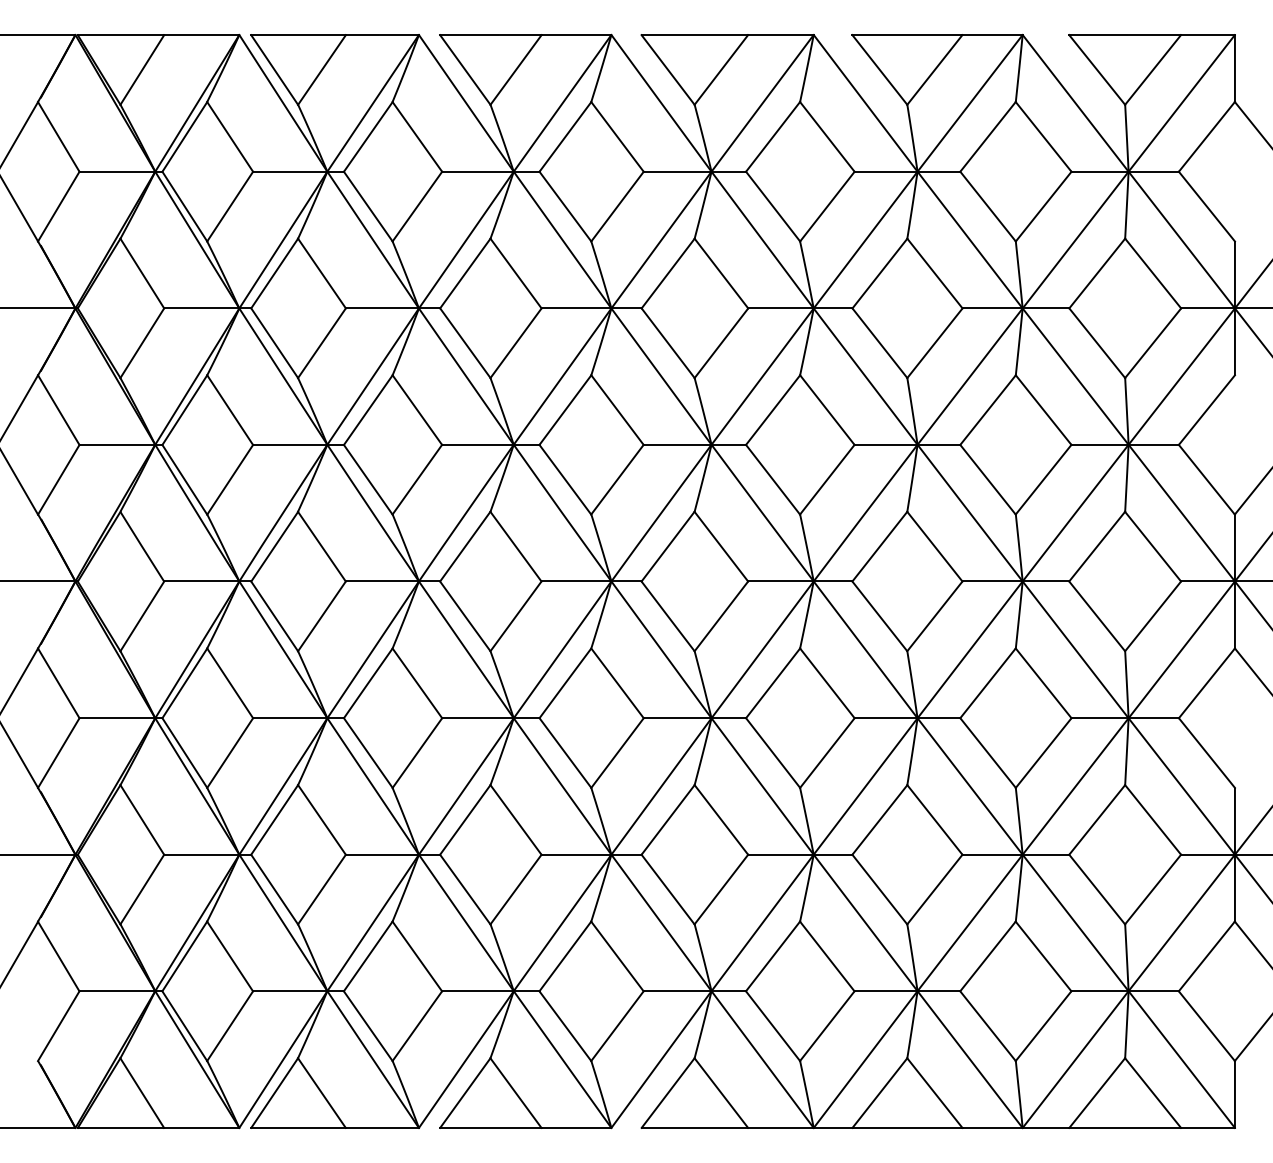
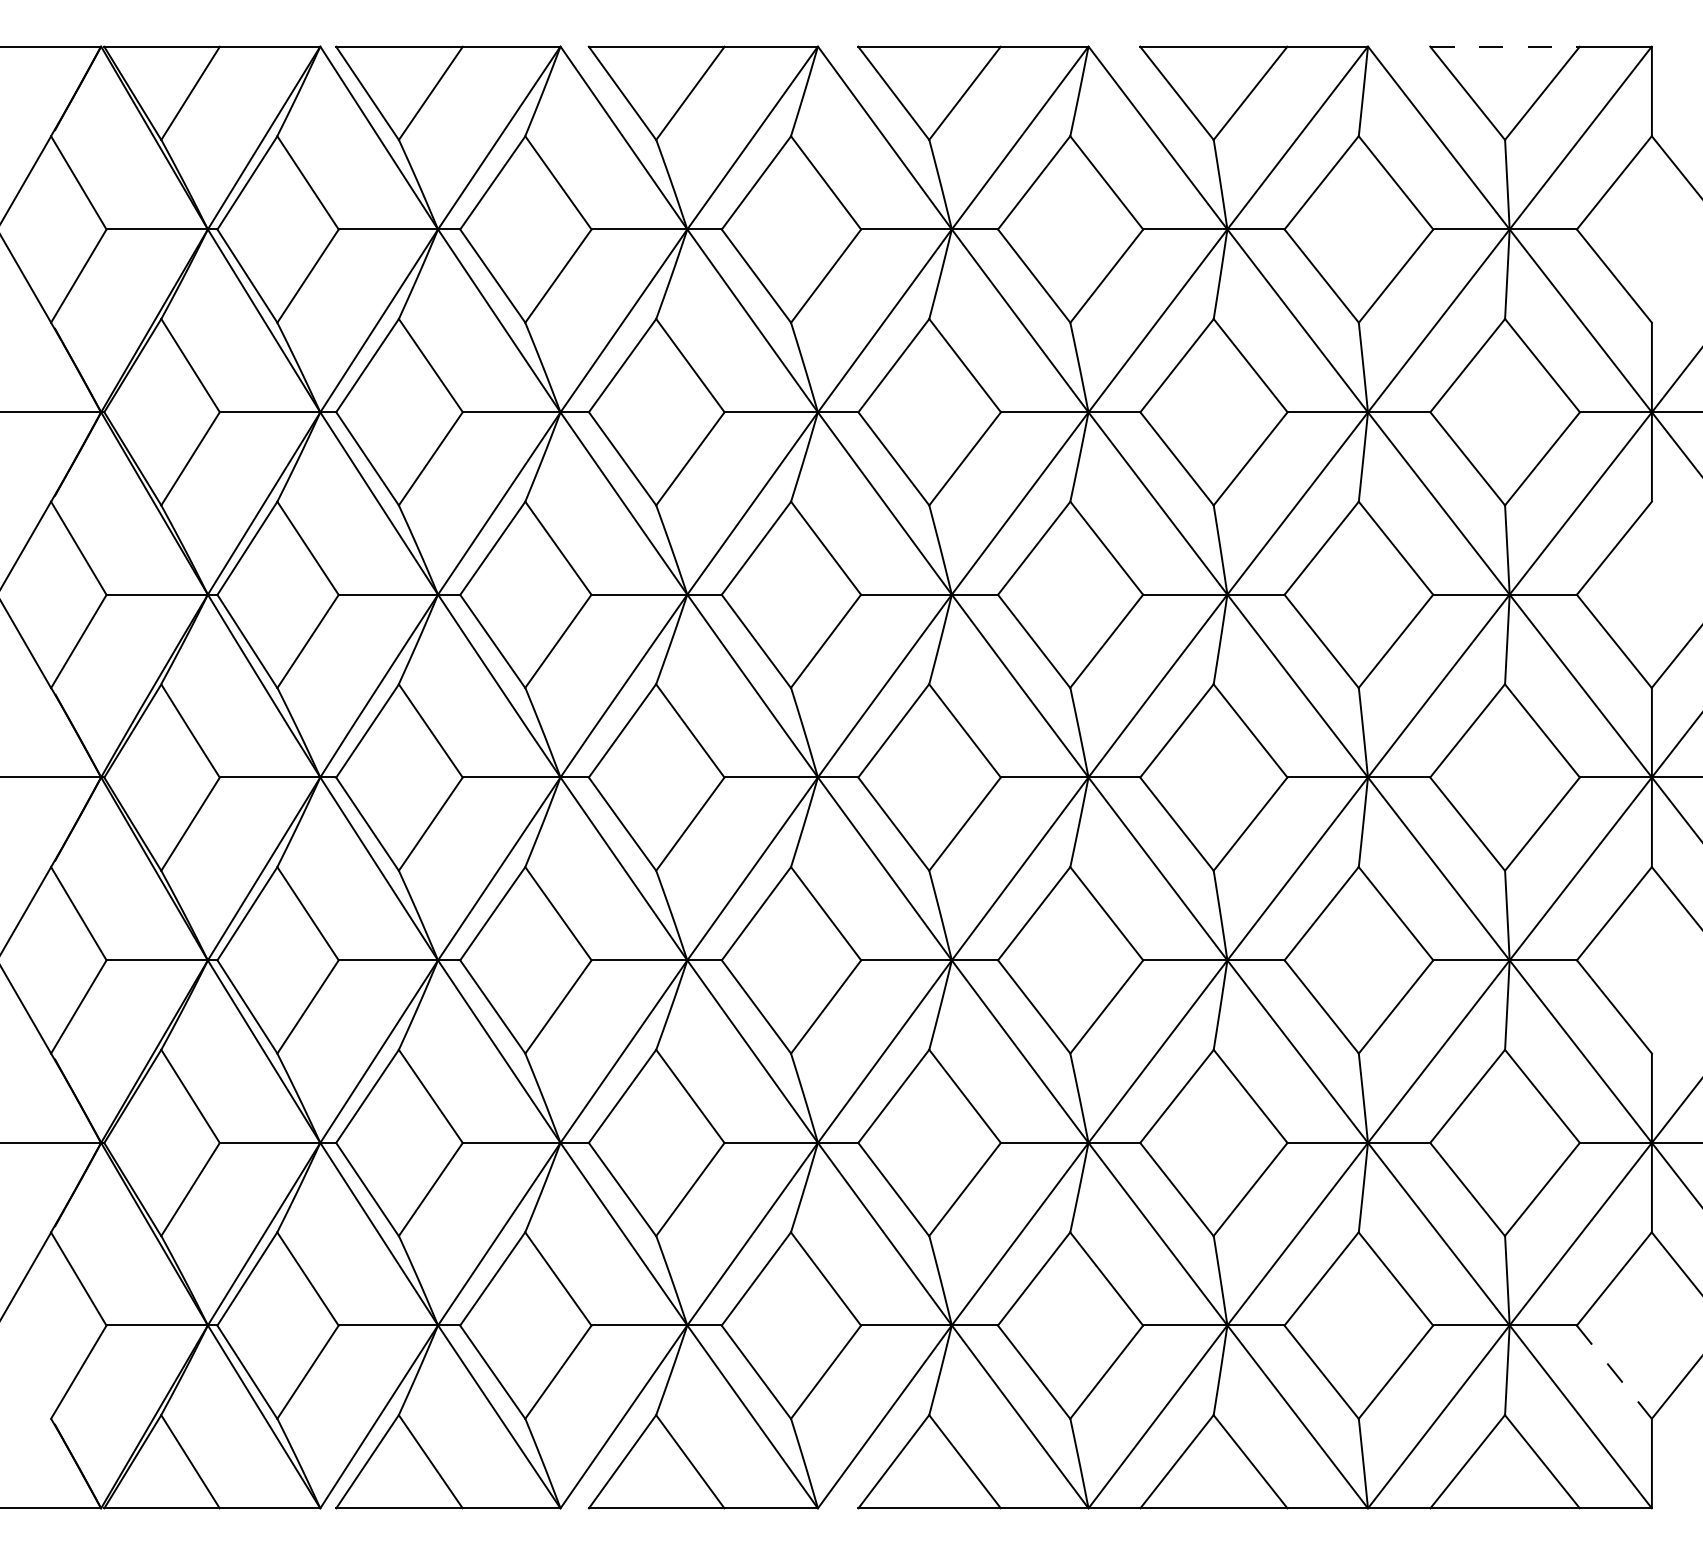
line: (1124, 34) -> (1504, 46), solid -> dashed
line: (1206, 1026) -> (1614, 1372), solid -> dashed

